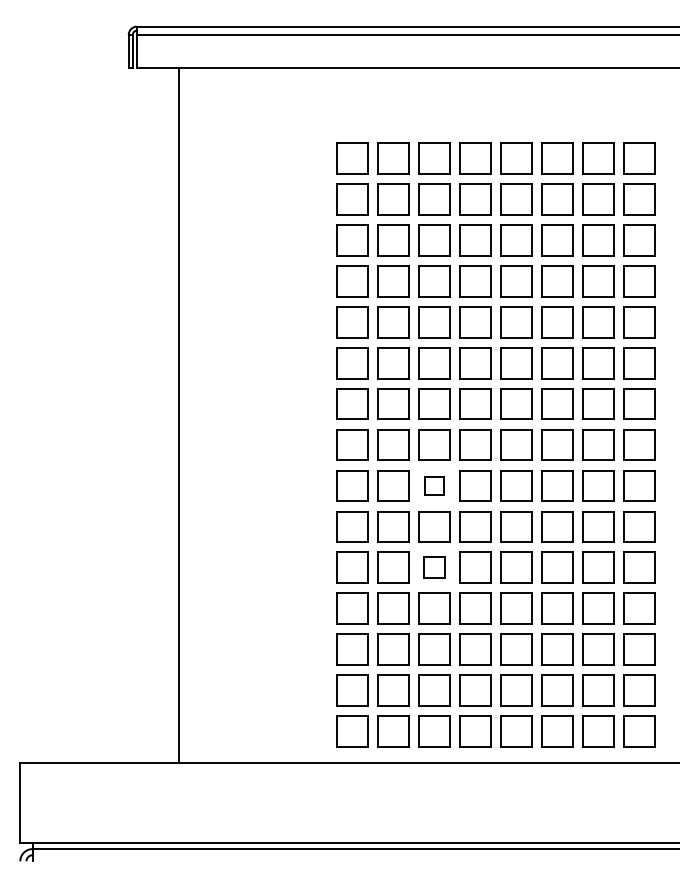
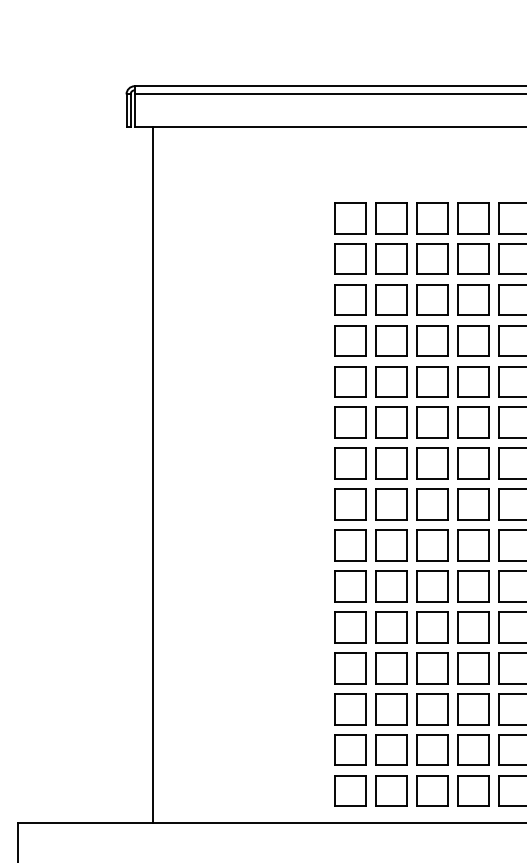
line: (179, 415) -> (153, 475), moved
part: (434, 485) -> (432, 545), size x1.67
part: (434, 567) -> (432, 627), size x1.43

